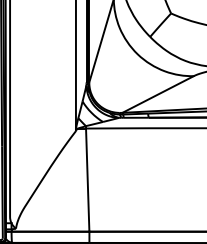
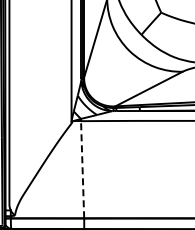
line: (87, 179) -> (82, 169), solid -> dashed

